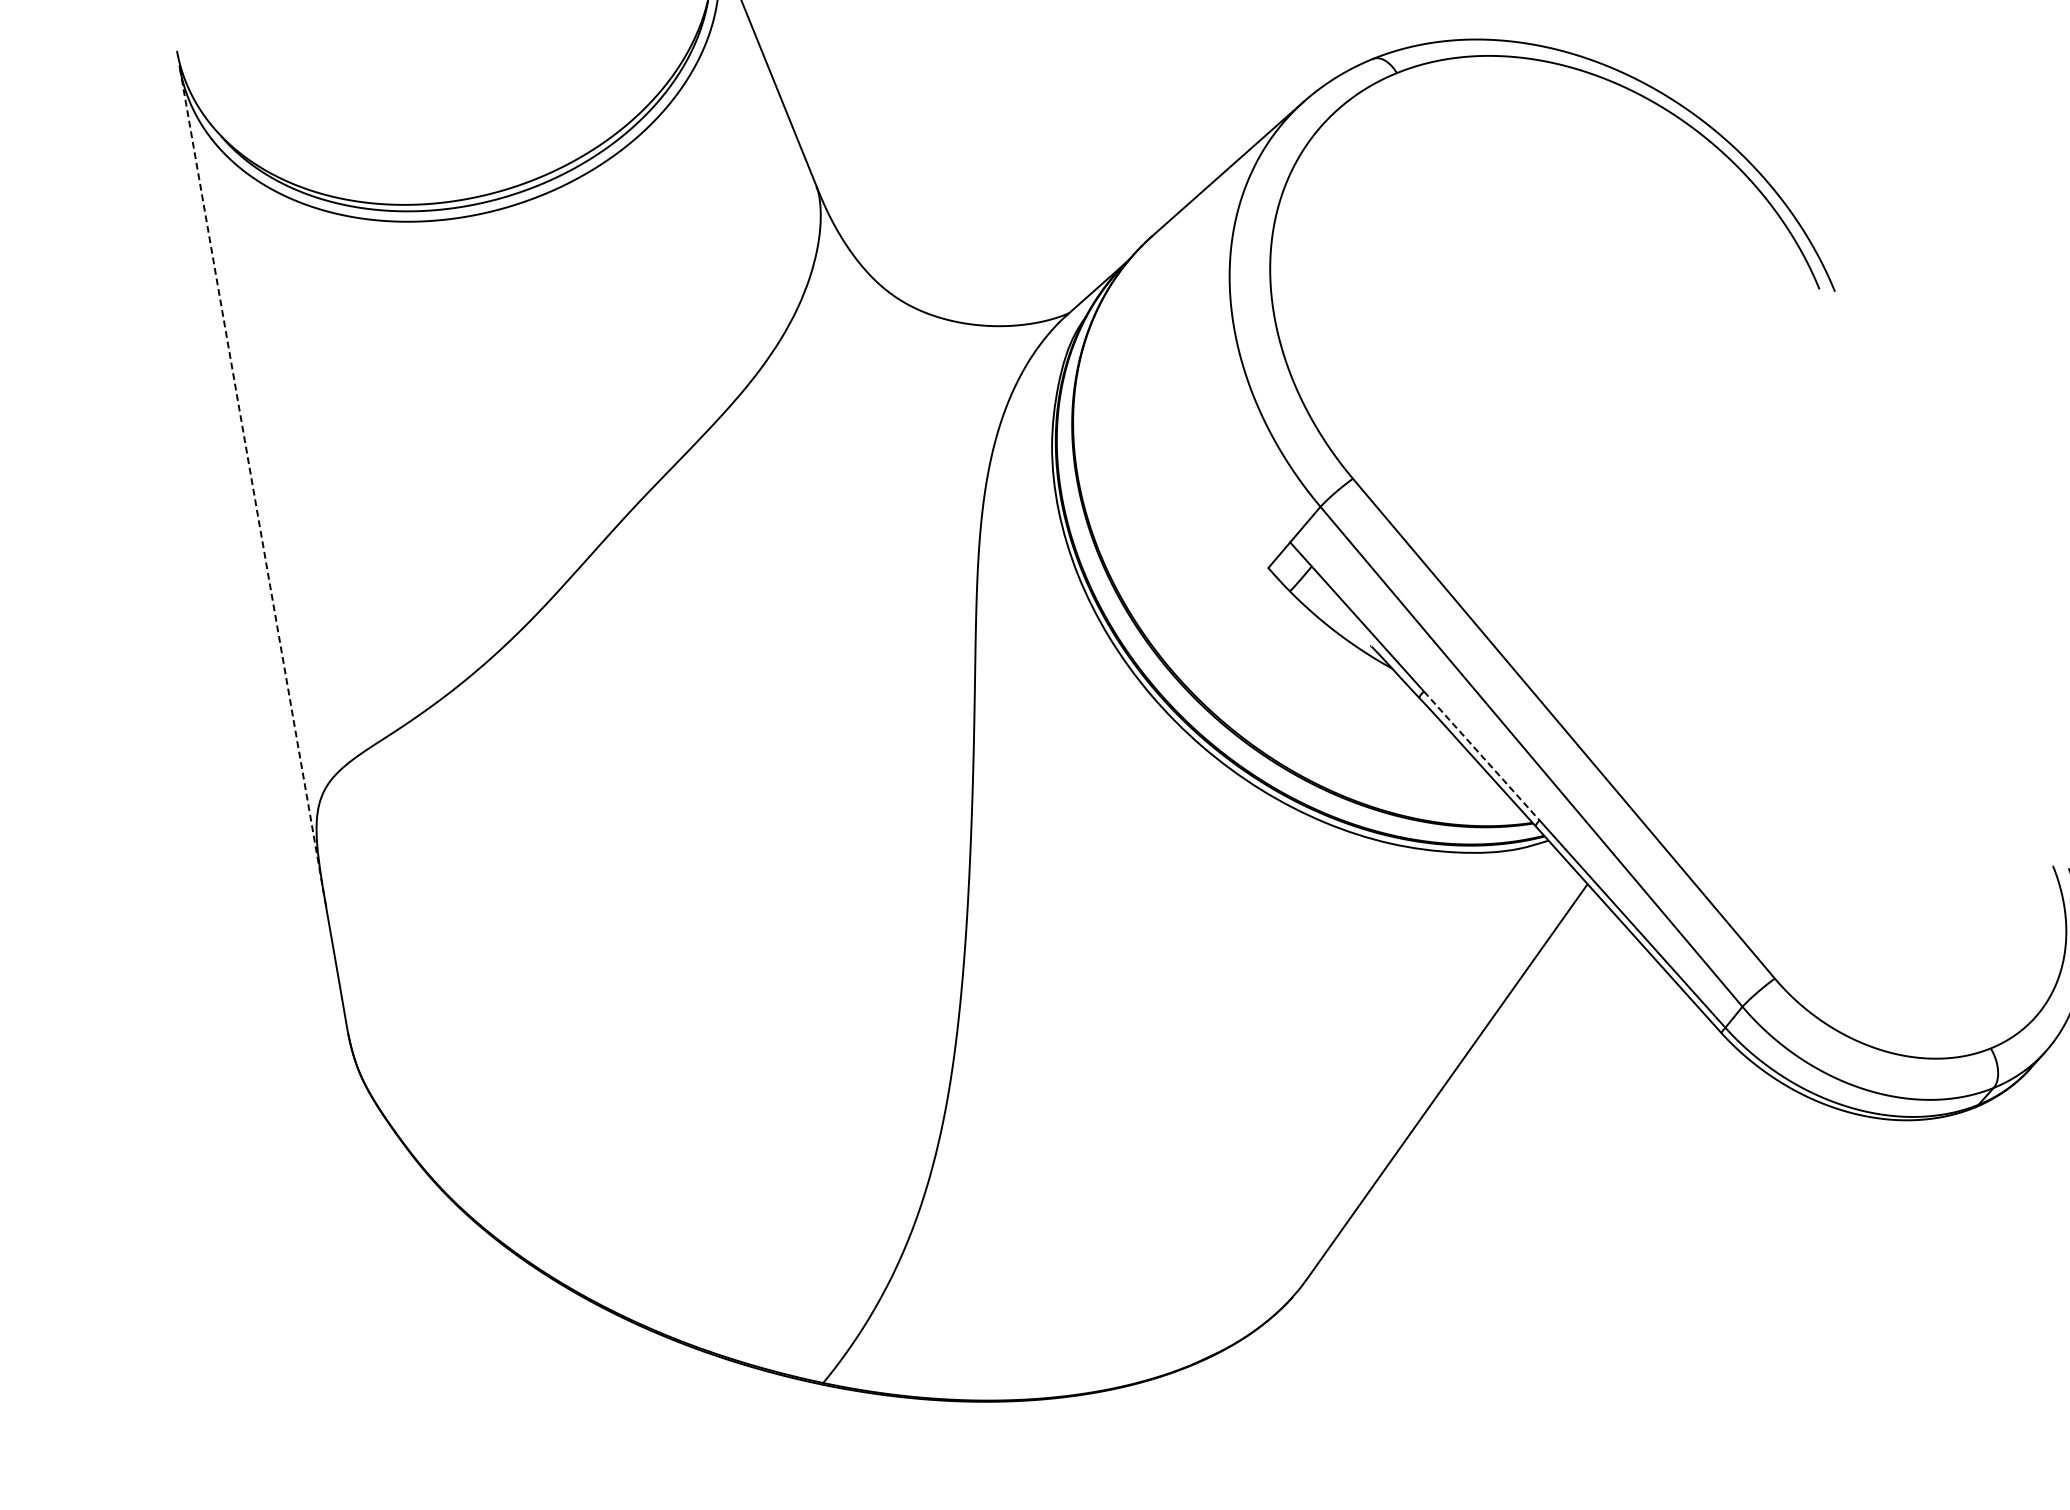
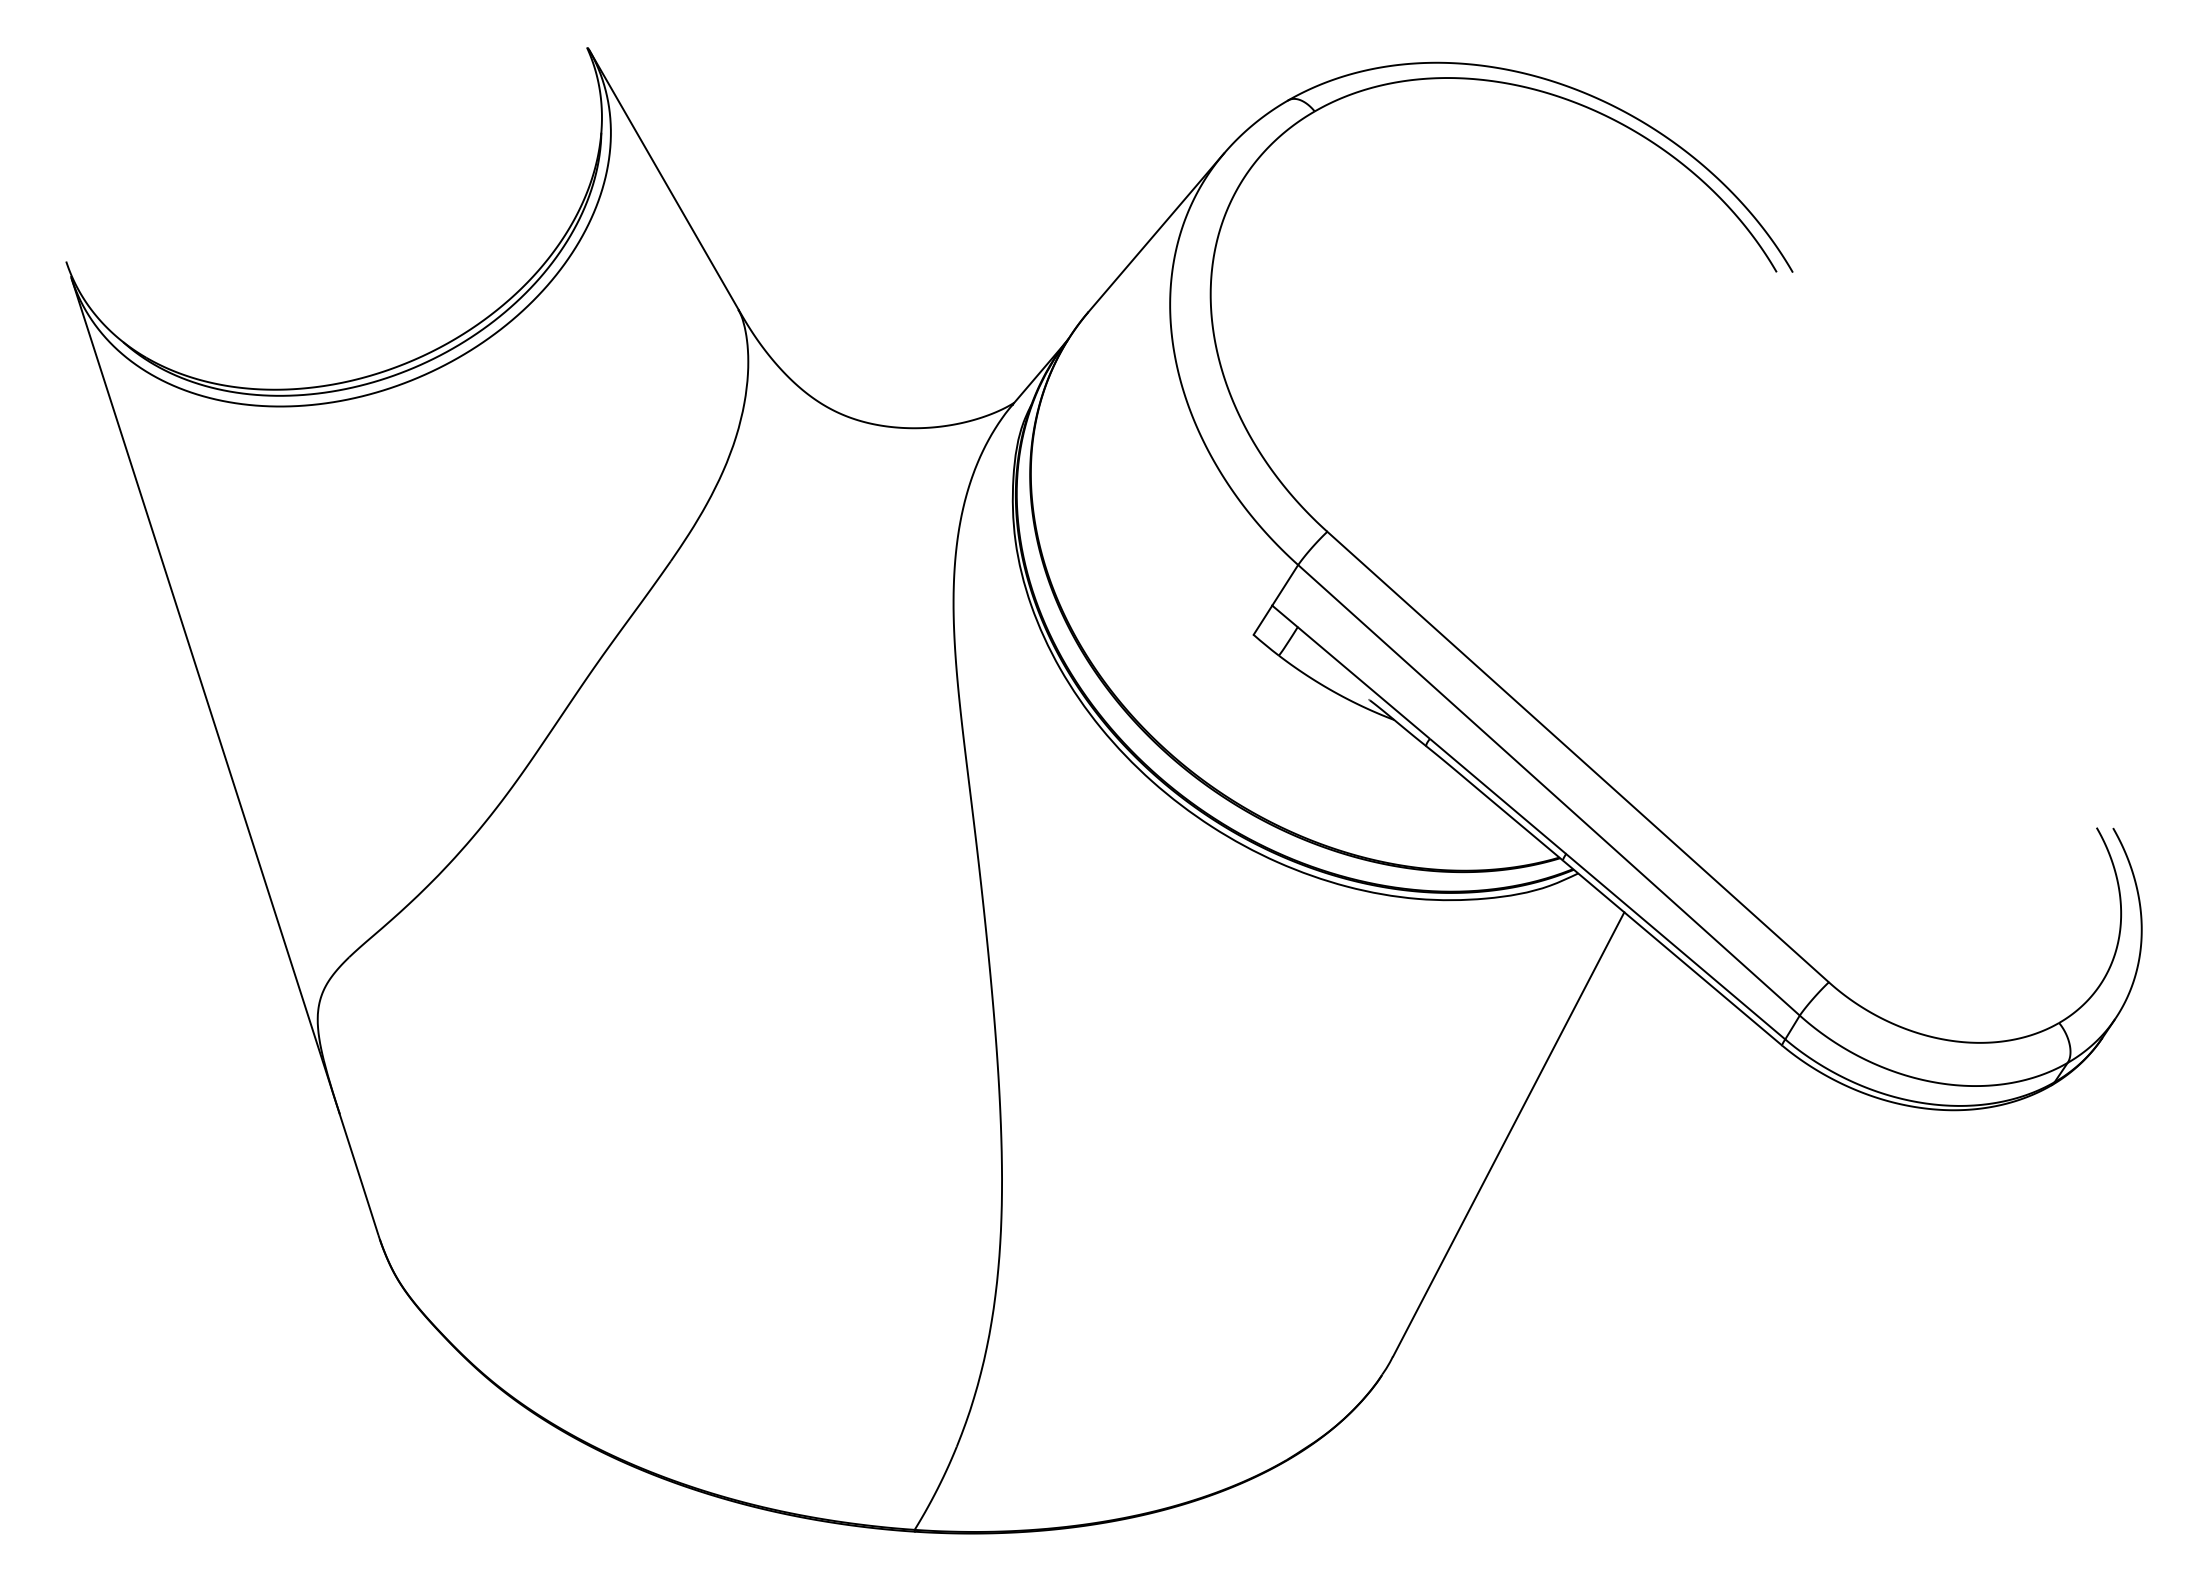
line: (252, 486) -> (205, 695), dashed -> solid
line: (1482, 756) -> (1498, 796), dashed -> solid

